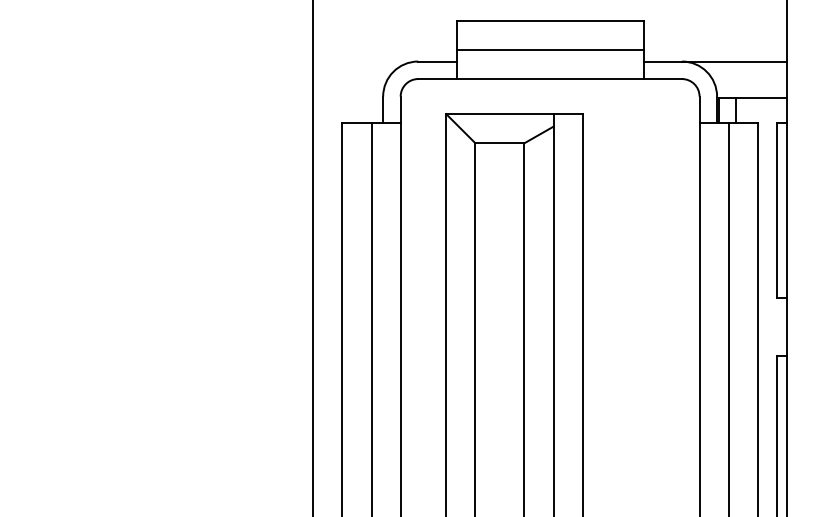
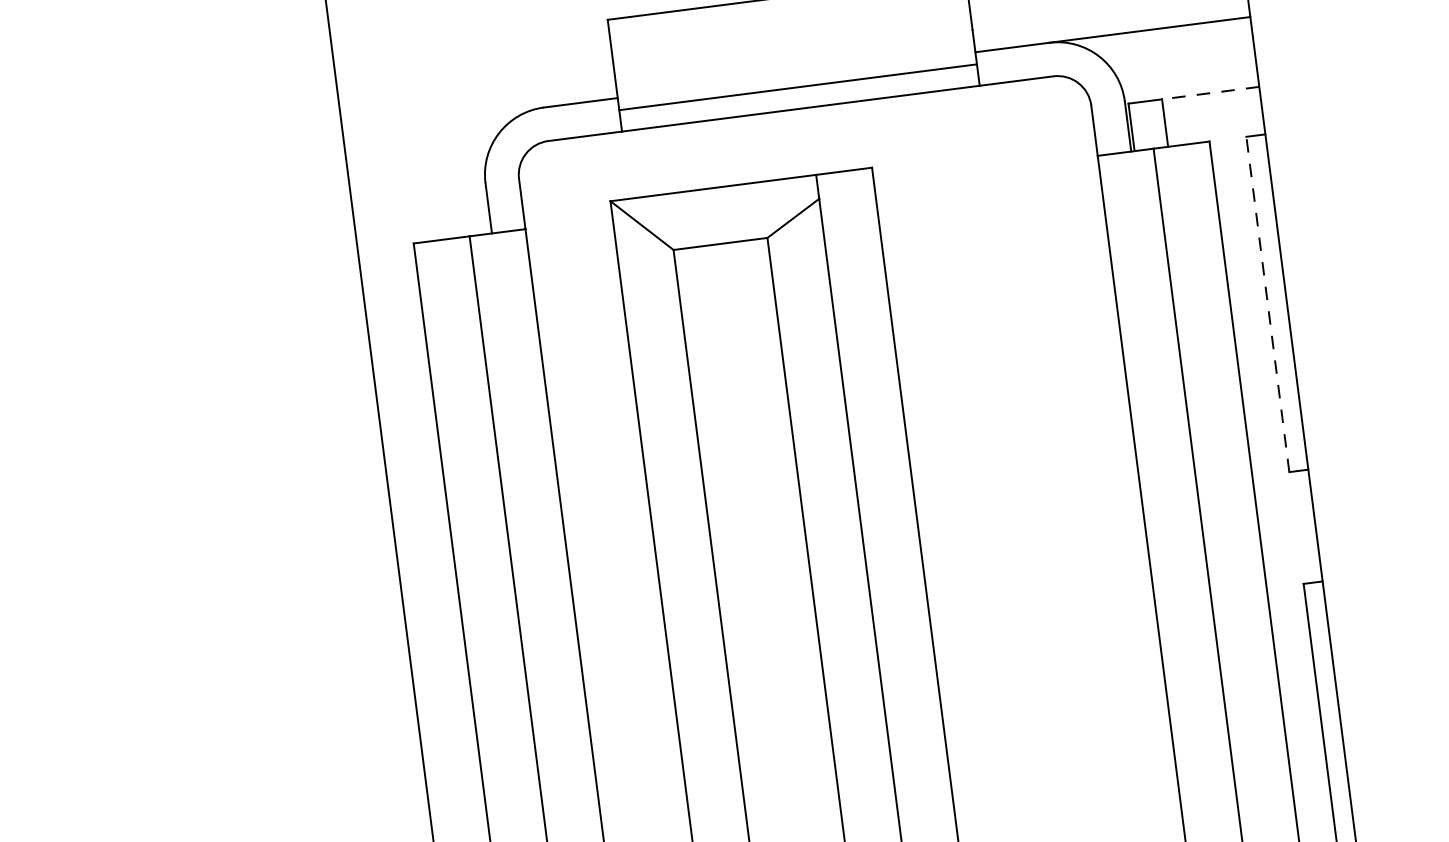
line: (549, 49) -> (796, 86), moved
line: (761, 98) -> (1210, 94), solid -> dashed
line: (777, 210) -> (1268, 304), solid -> dashed

